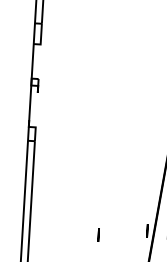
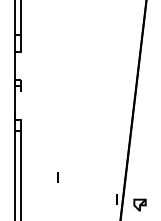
part: (97, 235) -> (57, 177), moved

